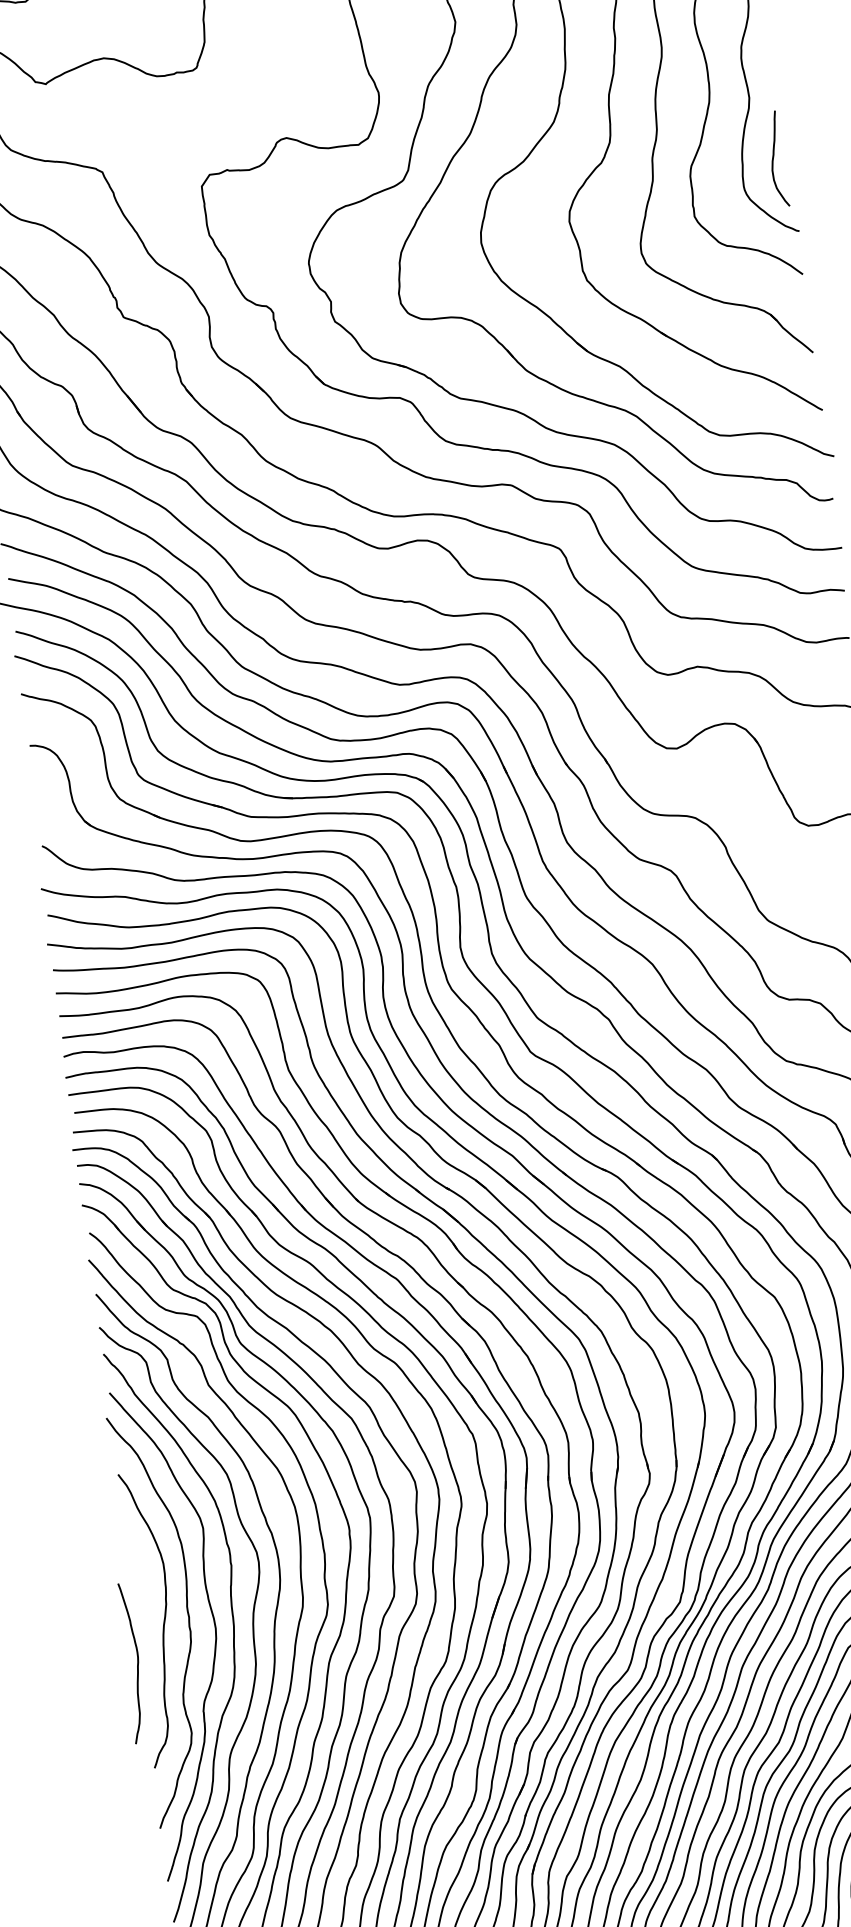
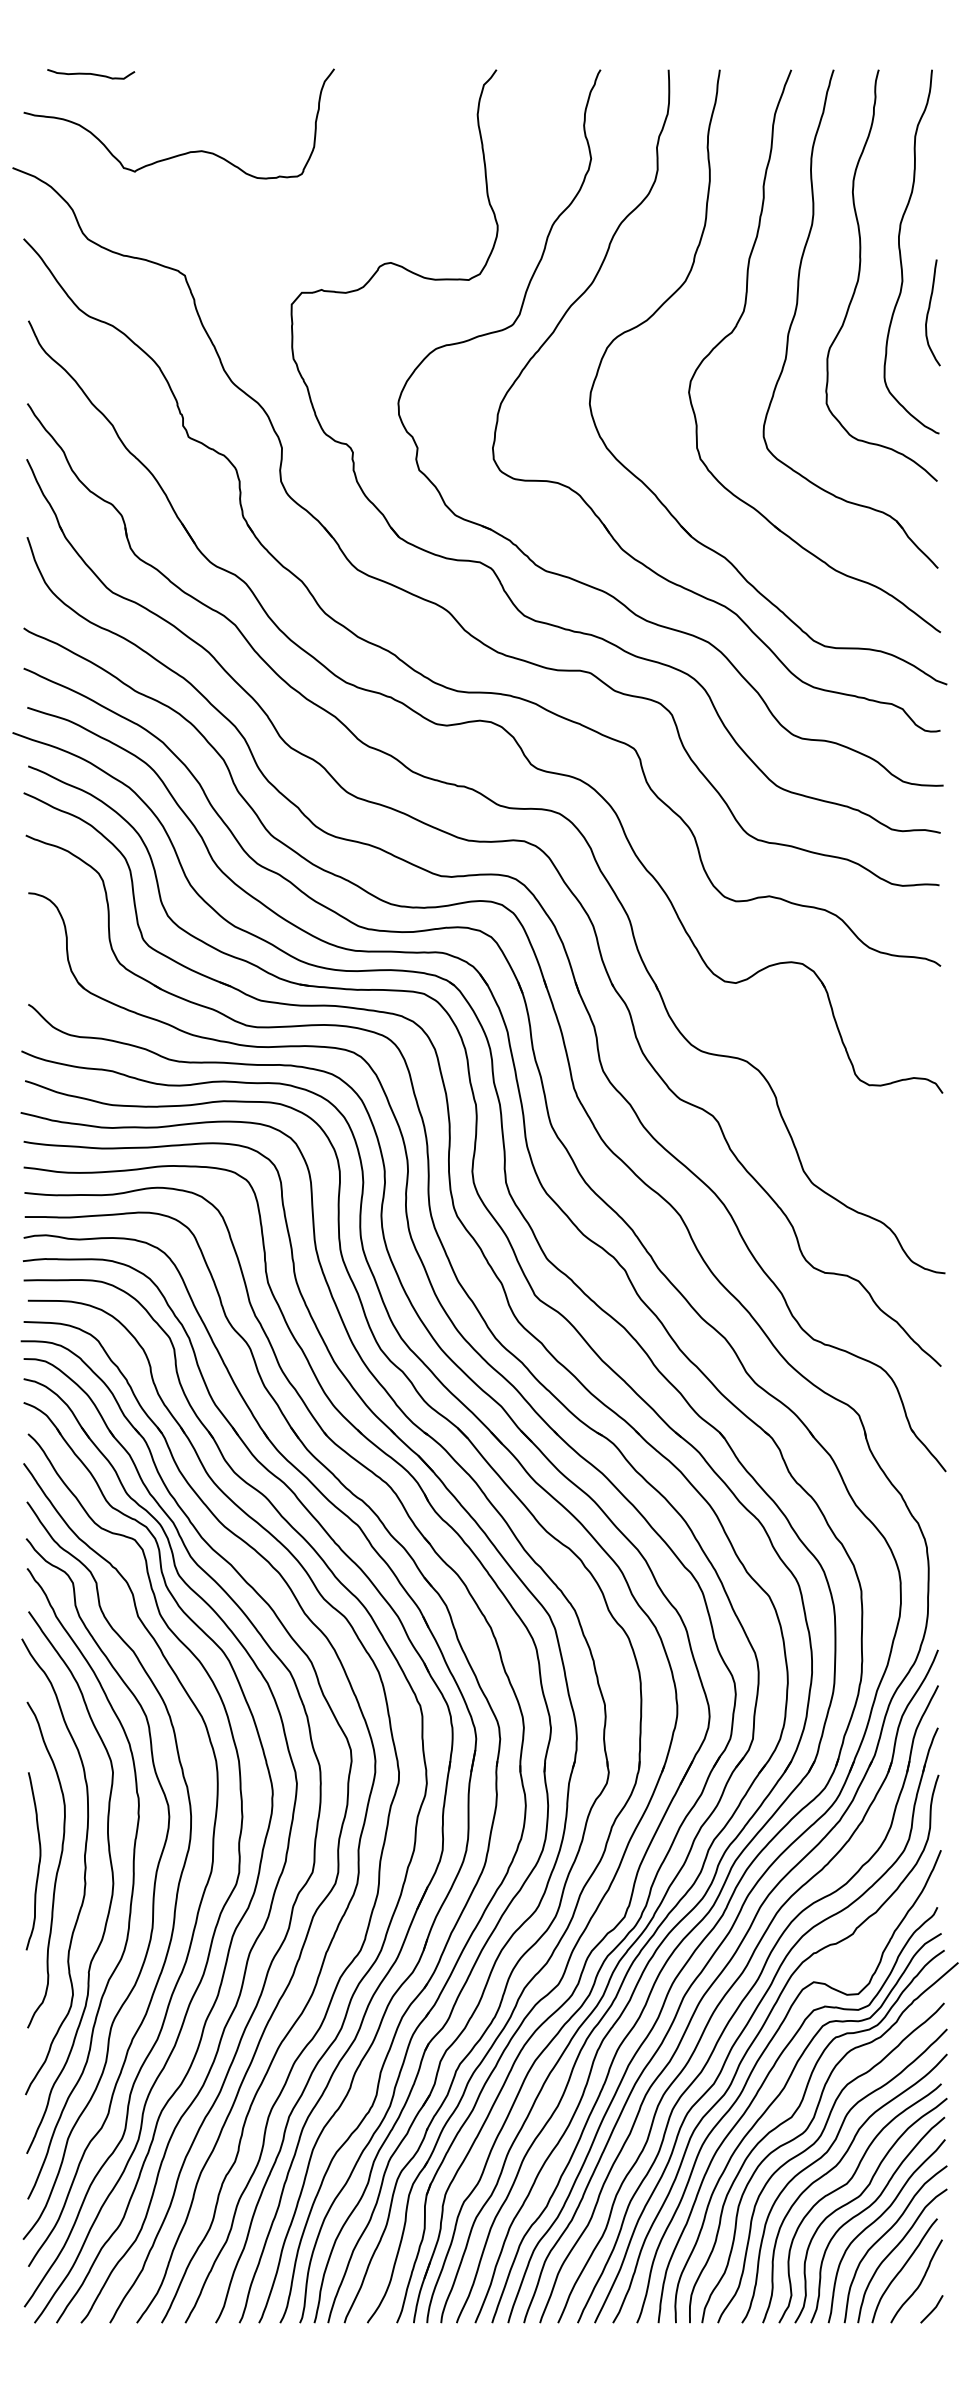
curve: (774, 158) -> (929, 311), moved
curve: (137, 1663) -> (38, 1862), moved

